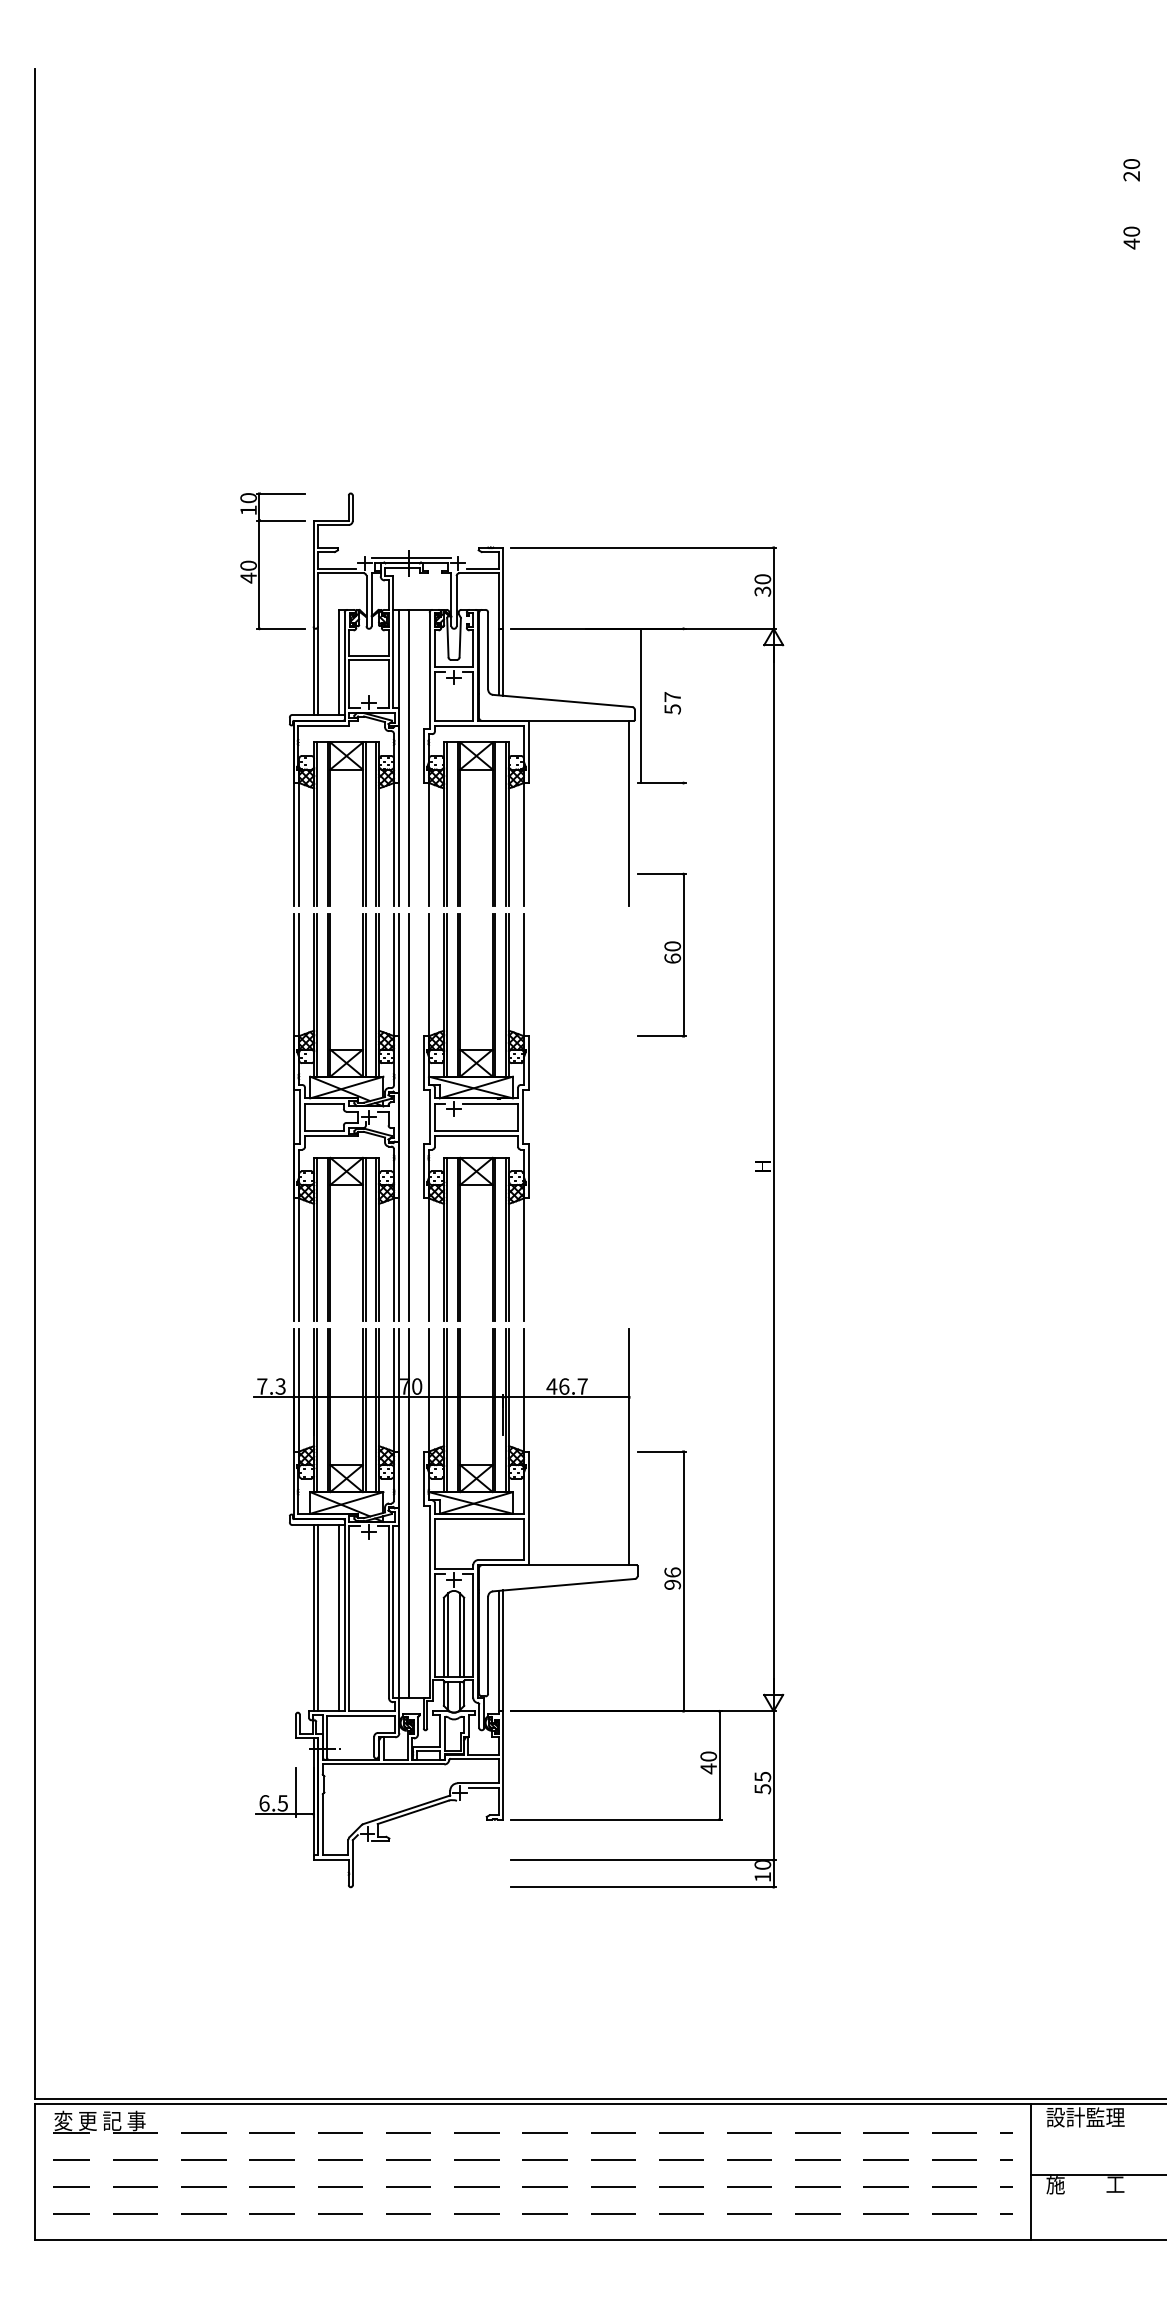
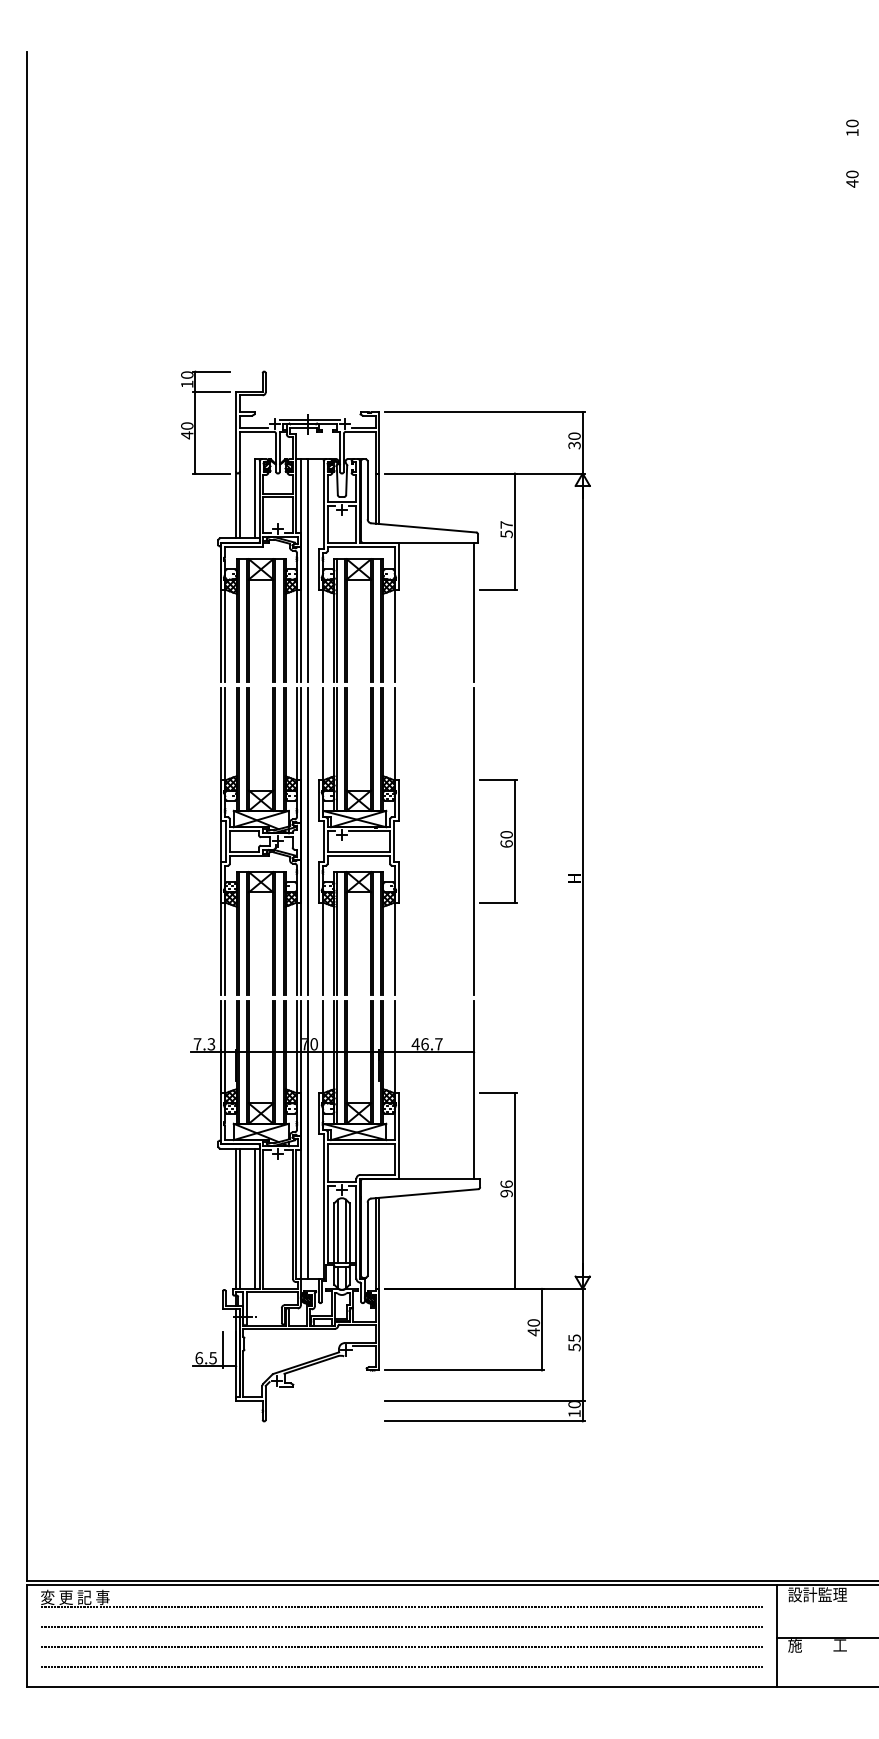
text: (1131, 176) -> (852, 132), 20 -> 10
line: (640, 705) -> (514, 531), moved
part: (661, 954) -> (498, 840), moved
line: (629, 1116) -> (474, 840), added

